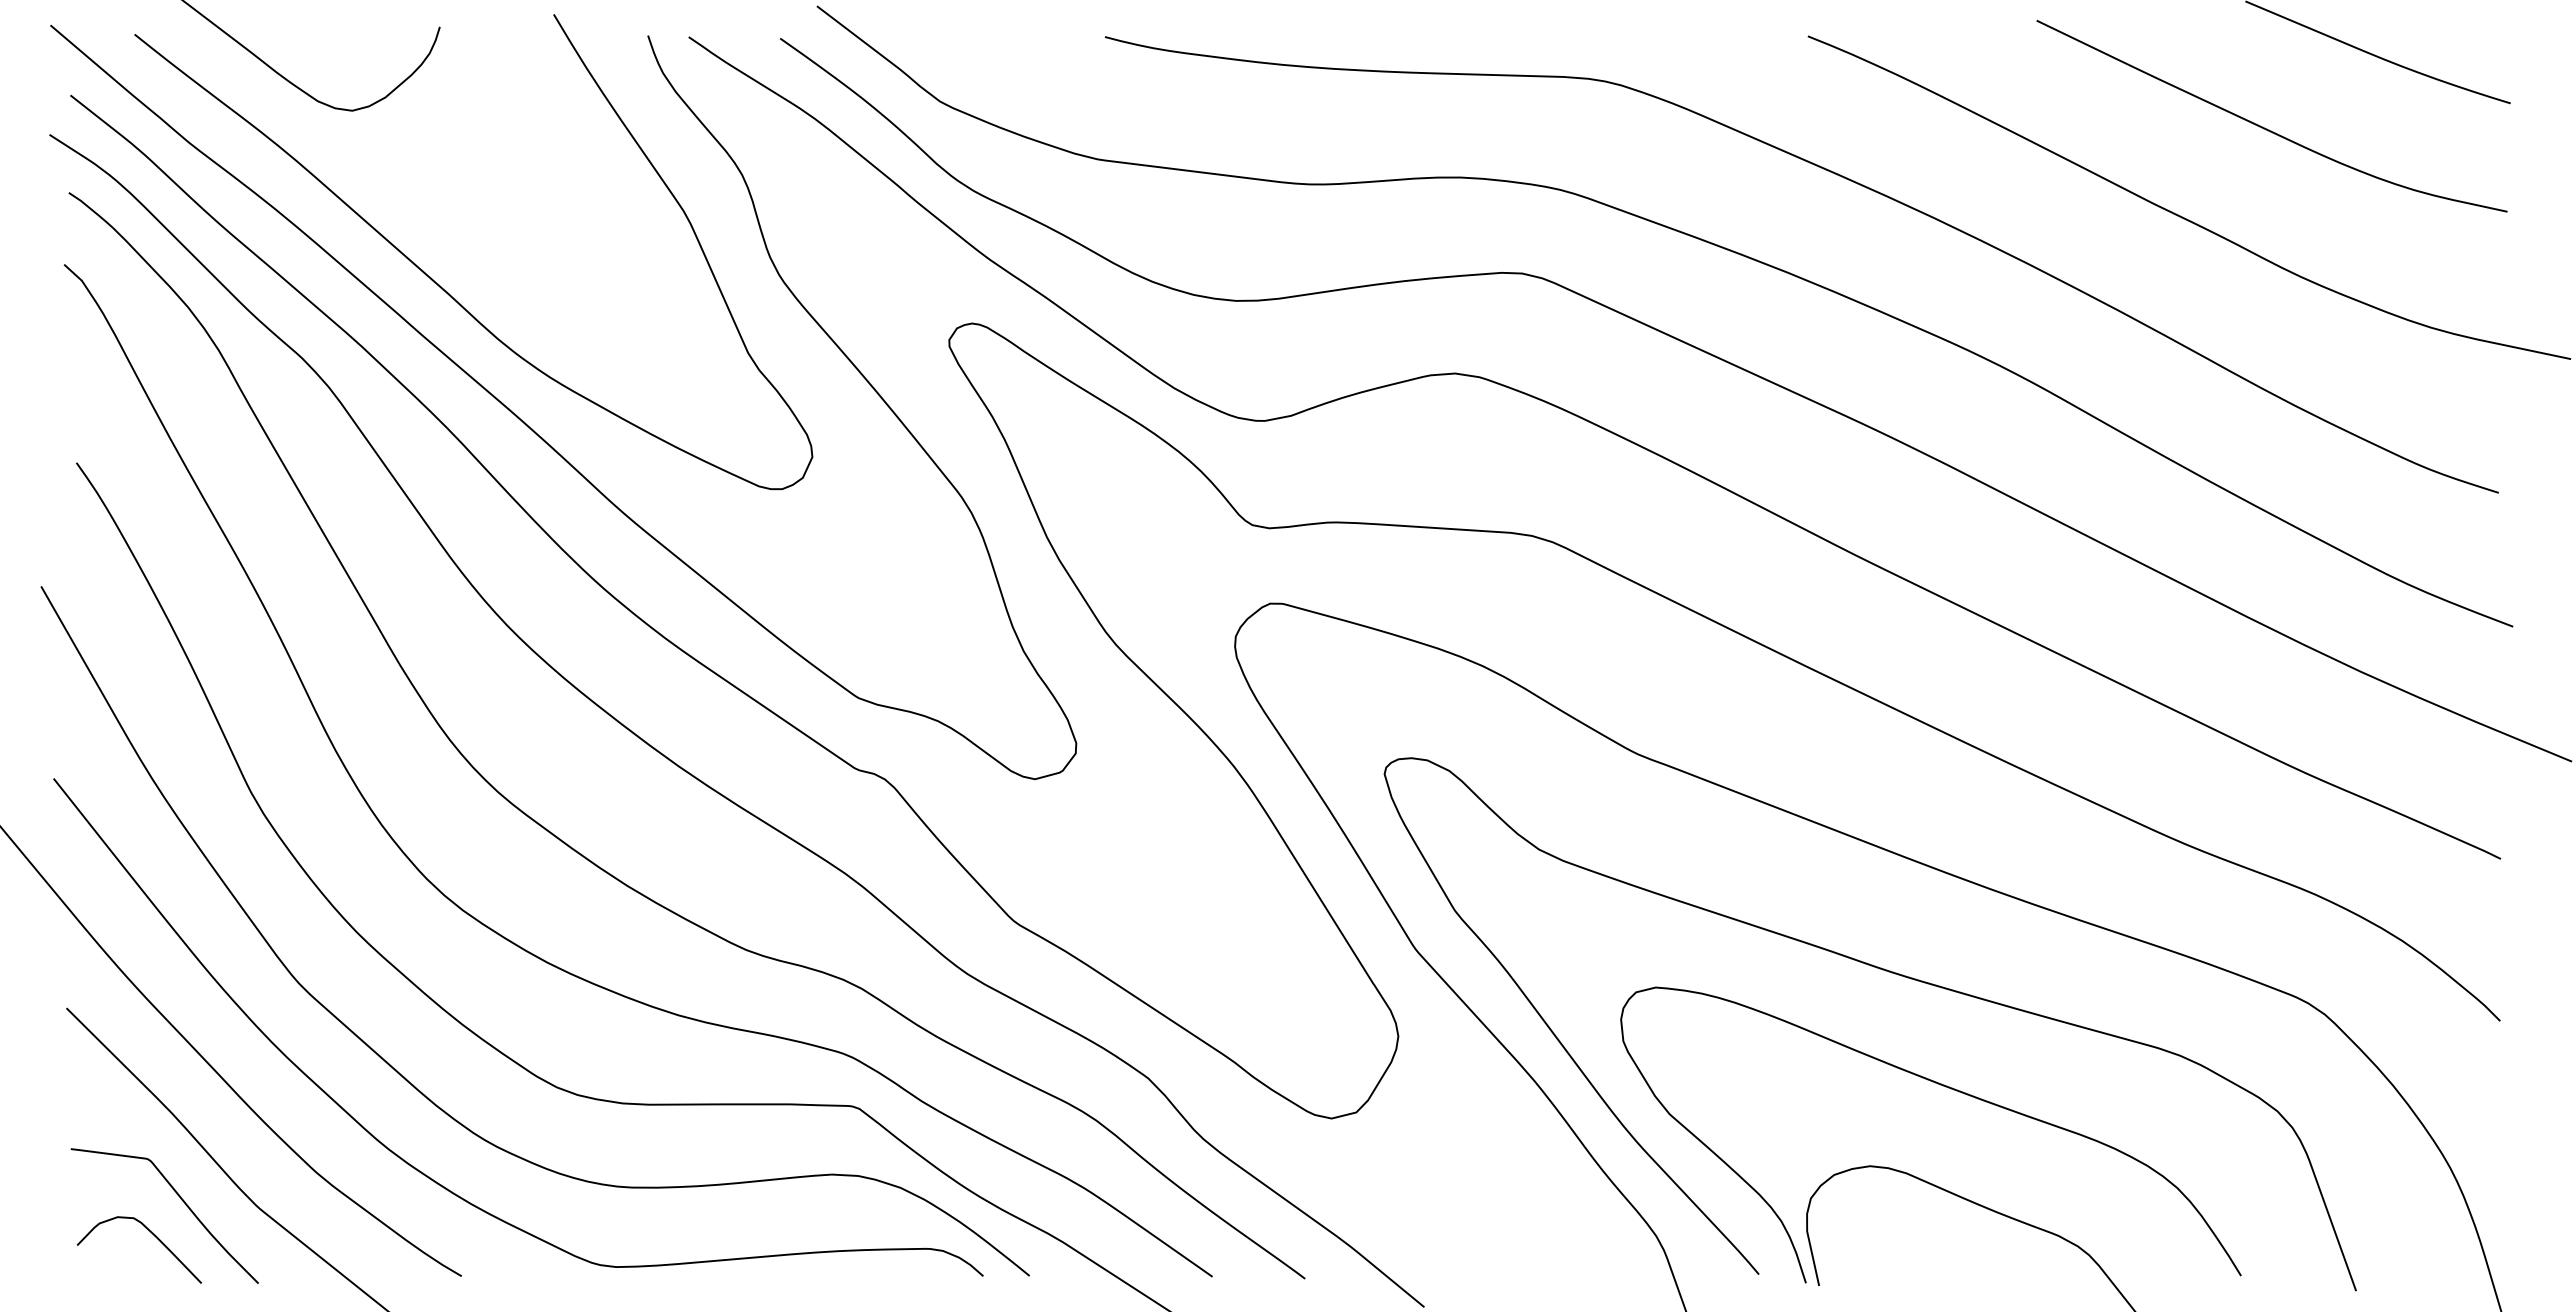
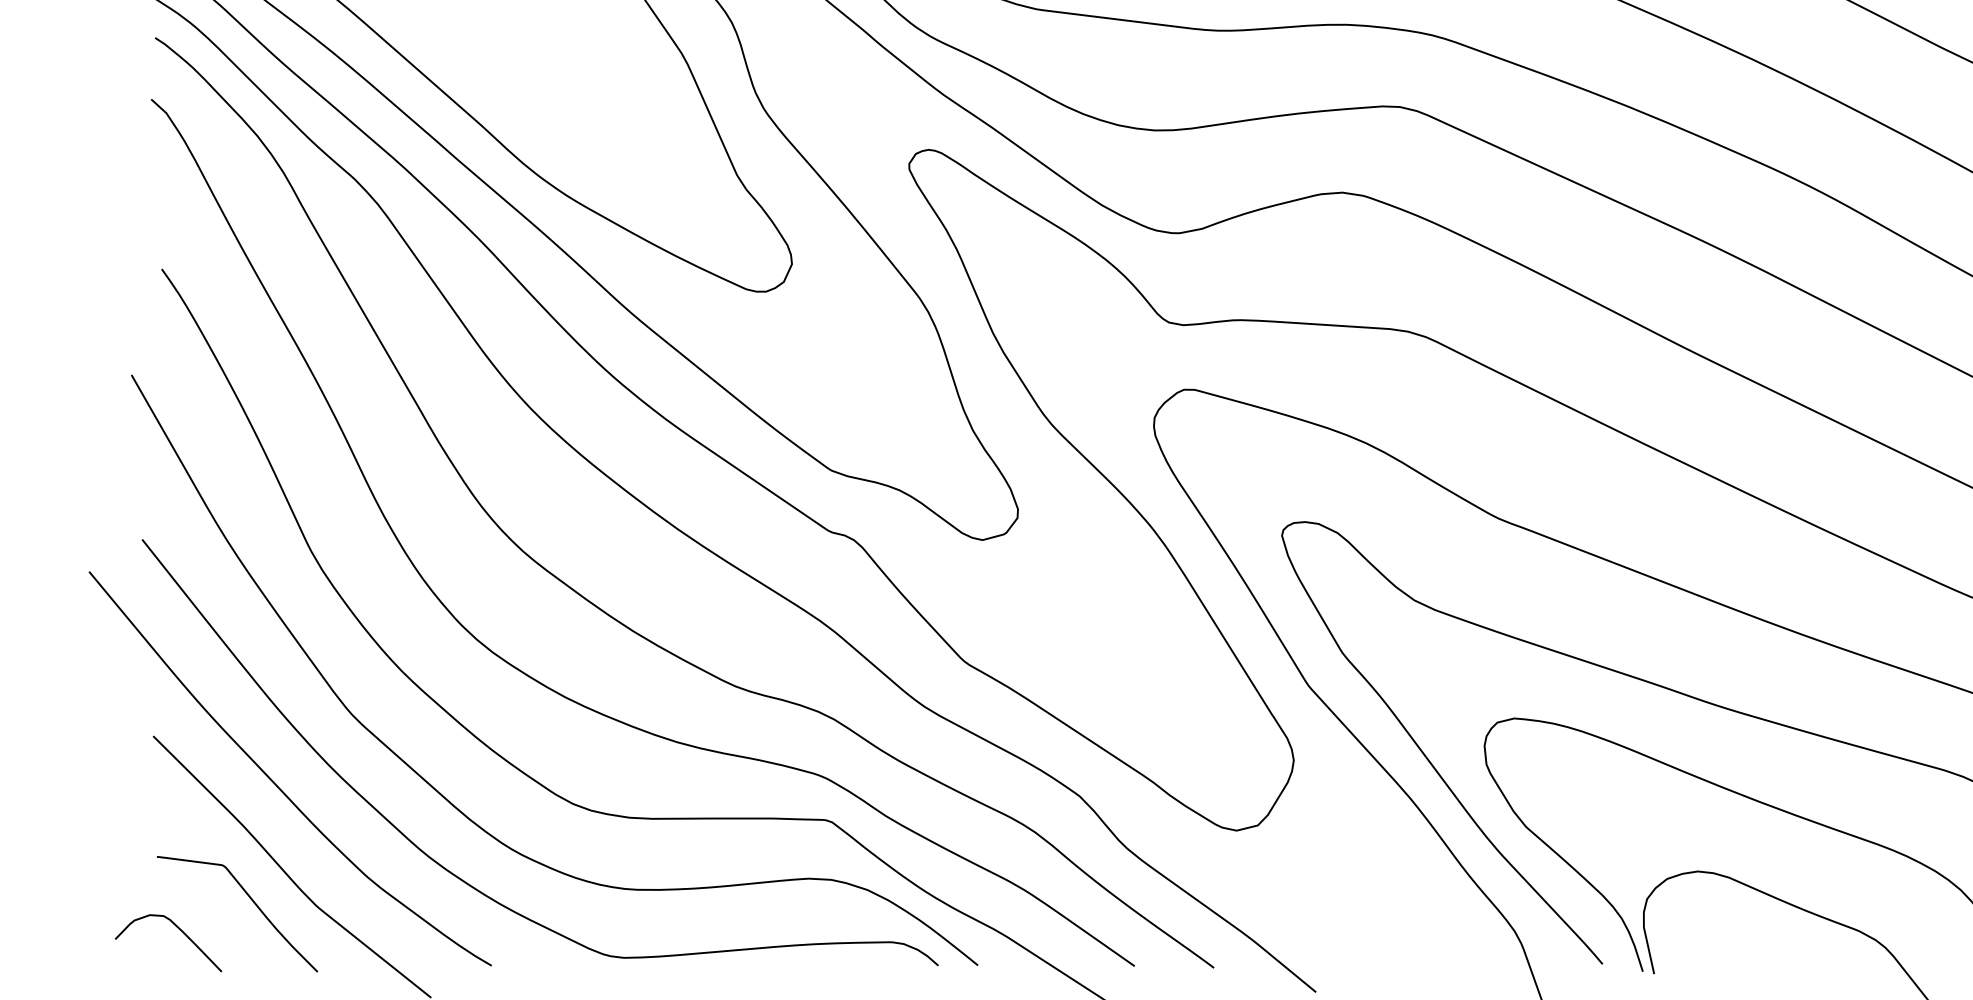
curve: (152, 1234) -> (179, 929), moved

